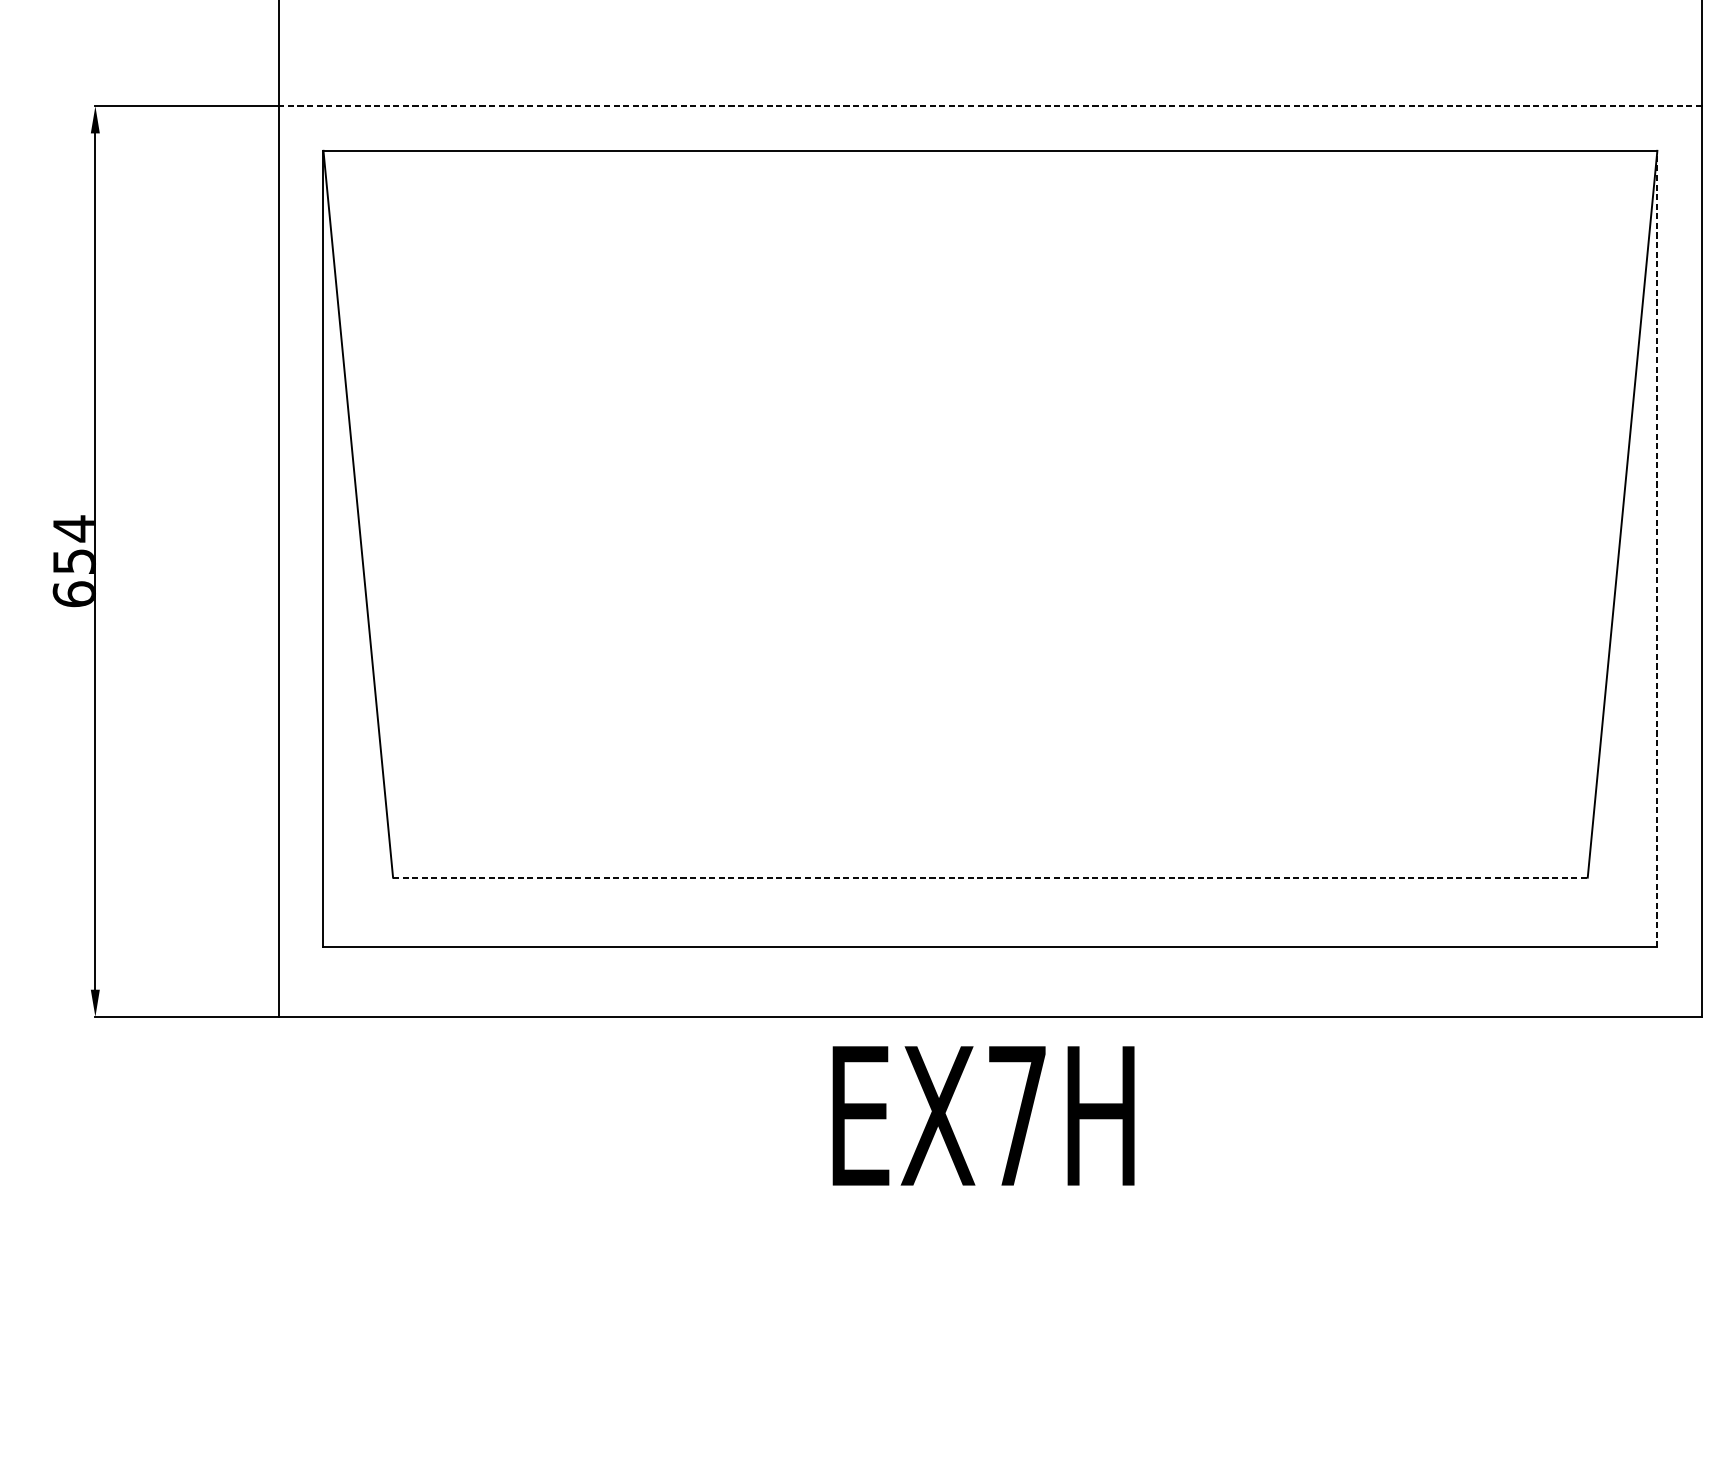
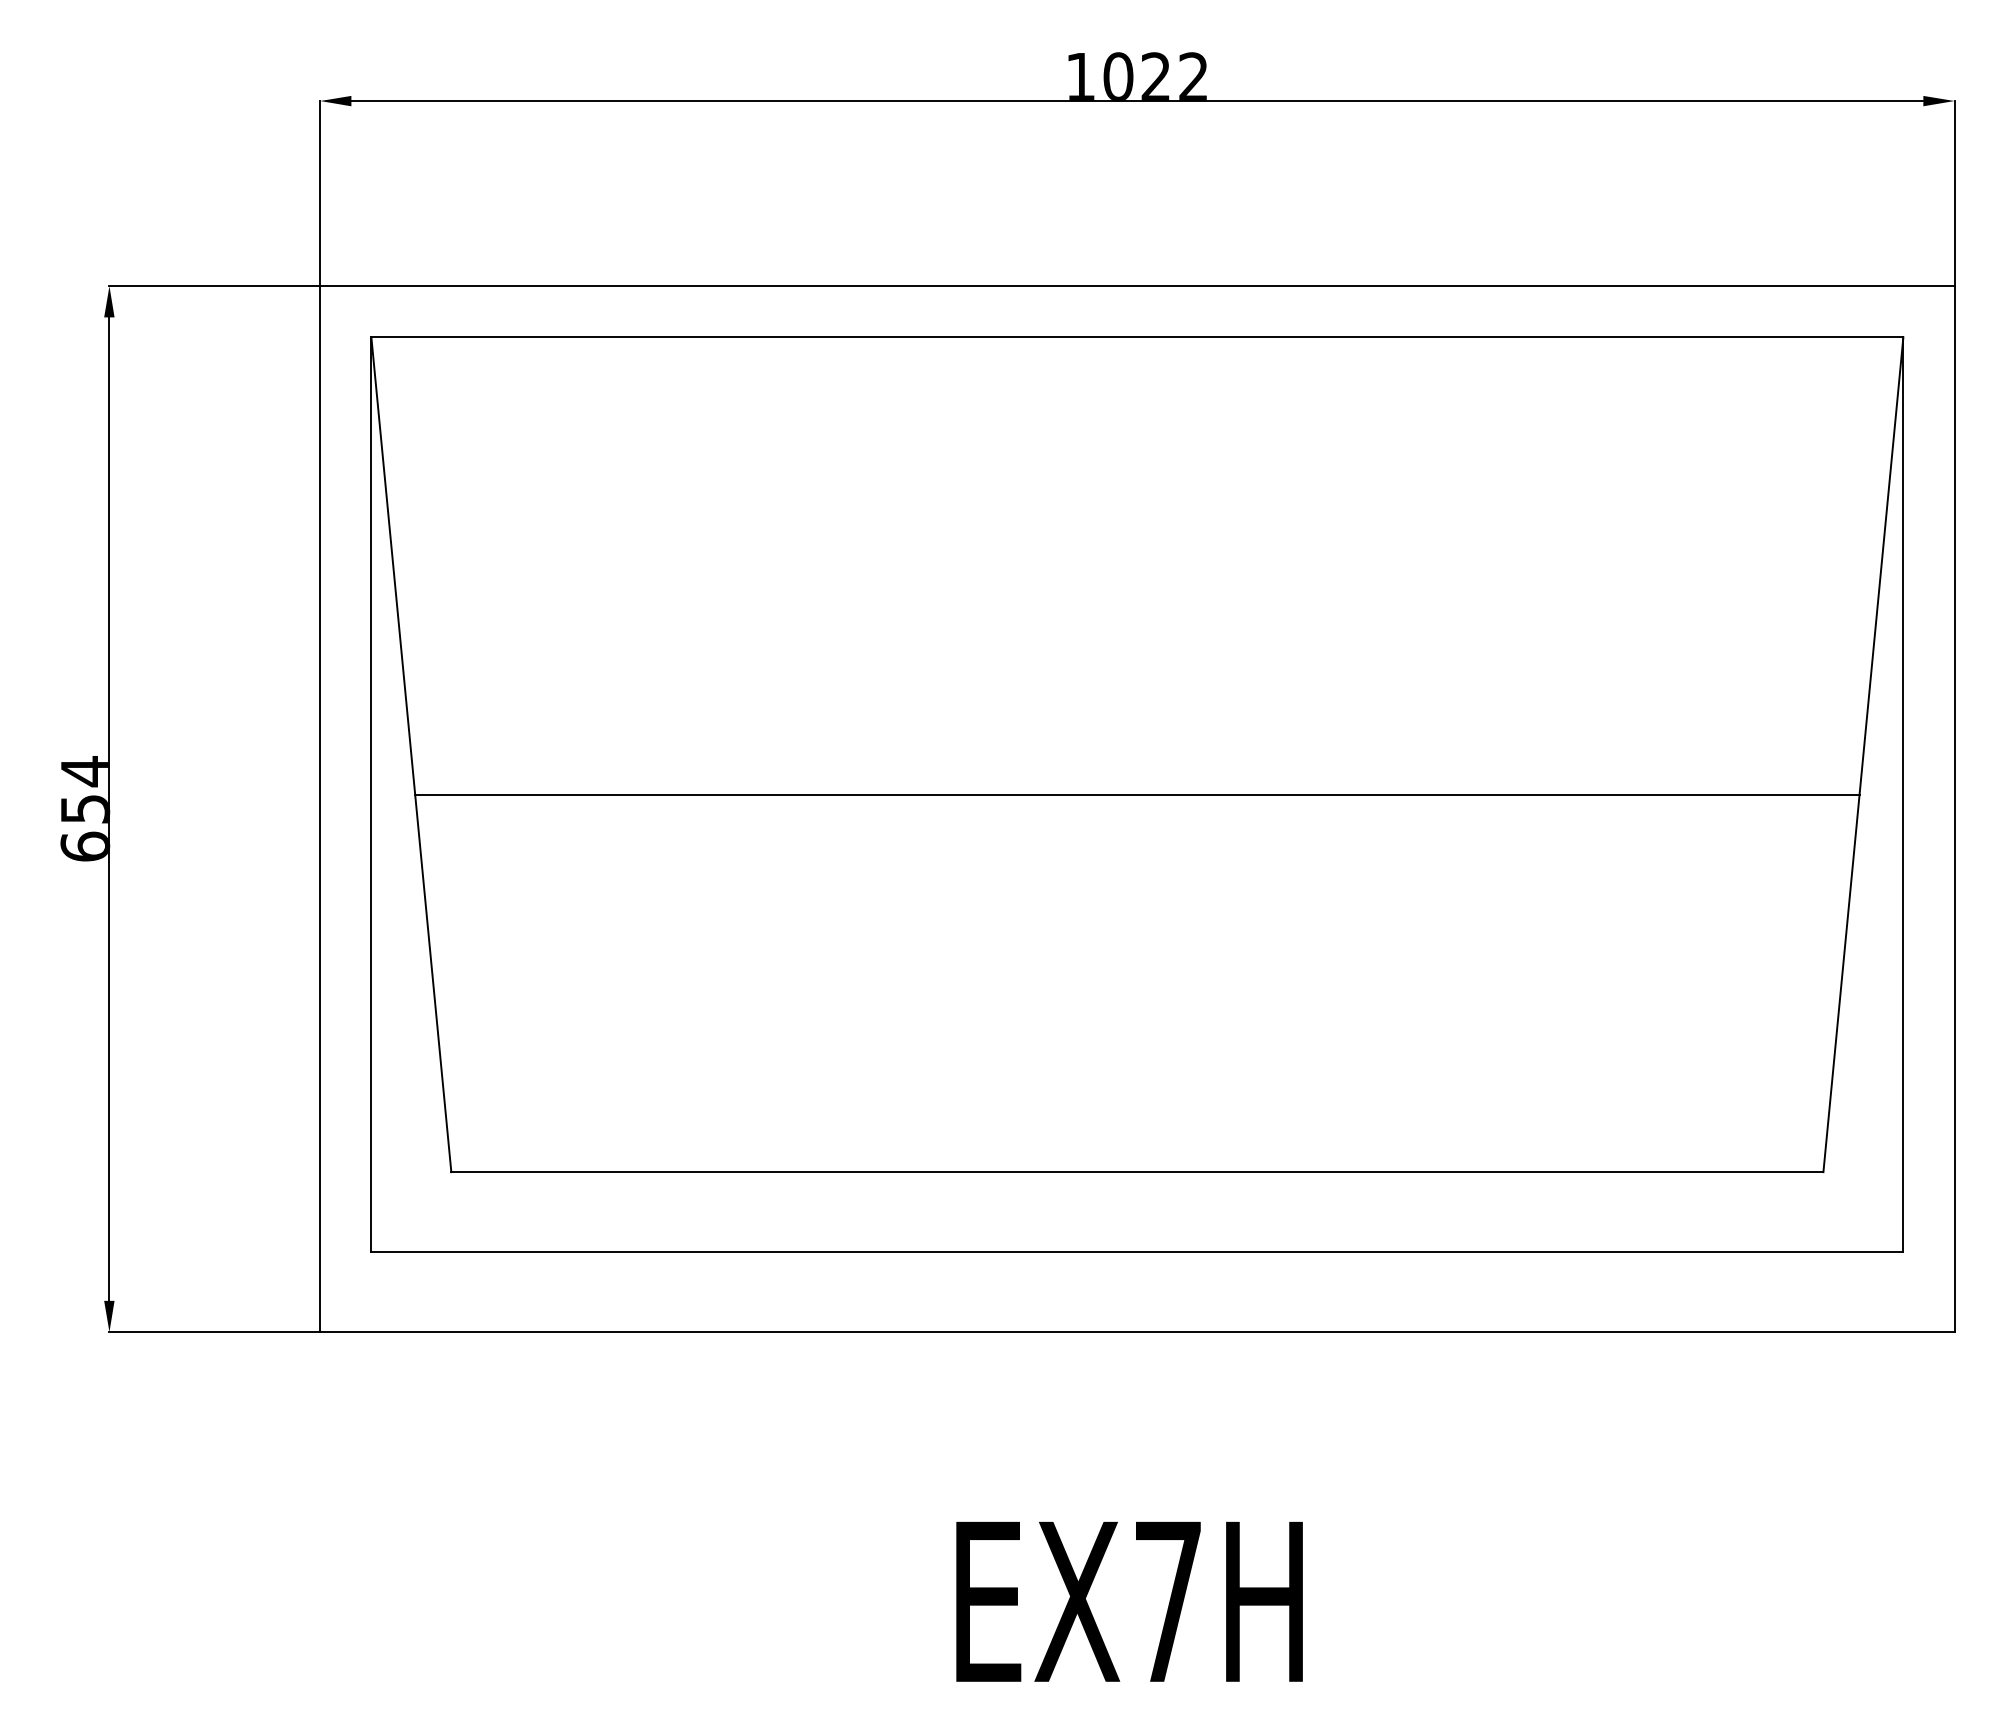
line: (989, 106) -> (1136, 286), dashed -> solid
line: (990, 548) -> (1137, 794), added
line: (1657, 548) -> (1903, 794), dashed -> solid
line: (990, 877) -> (1137, 1172), dashed -> solid
text: (983, 1115) -> (1129, 1601), moved

